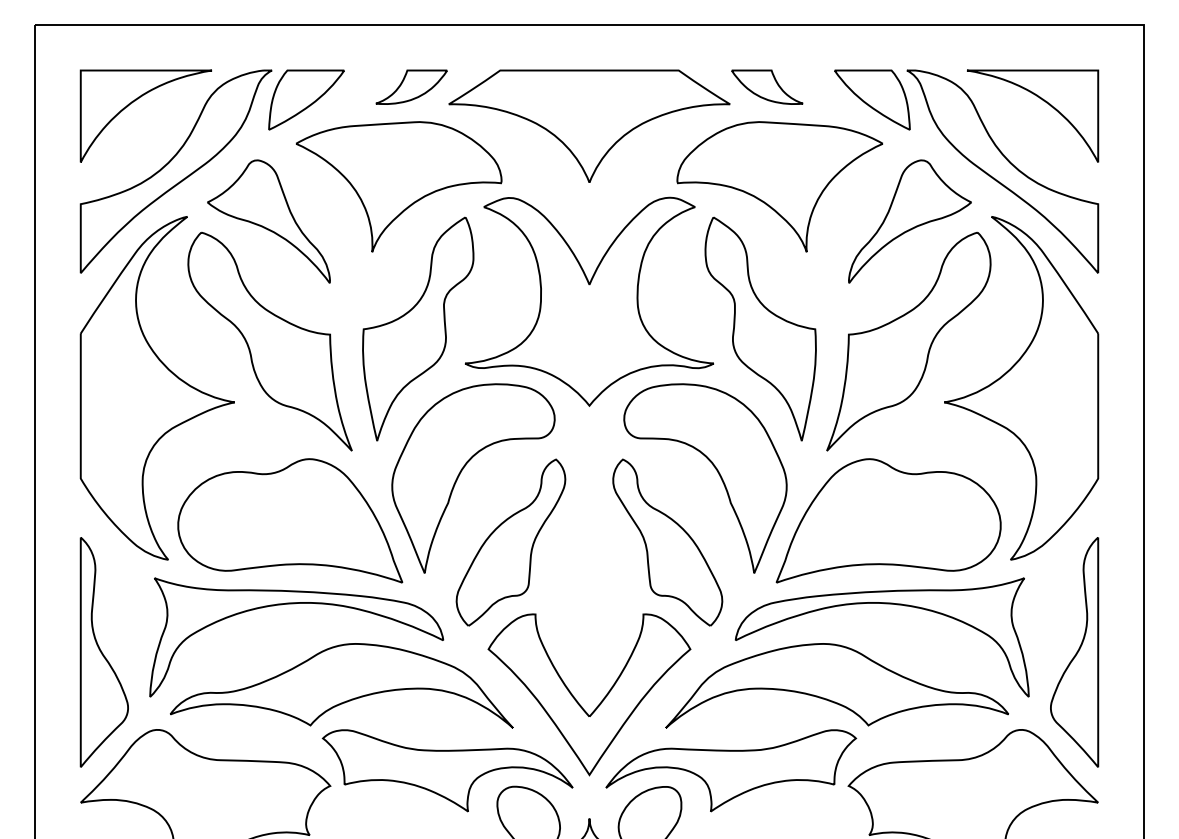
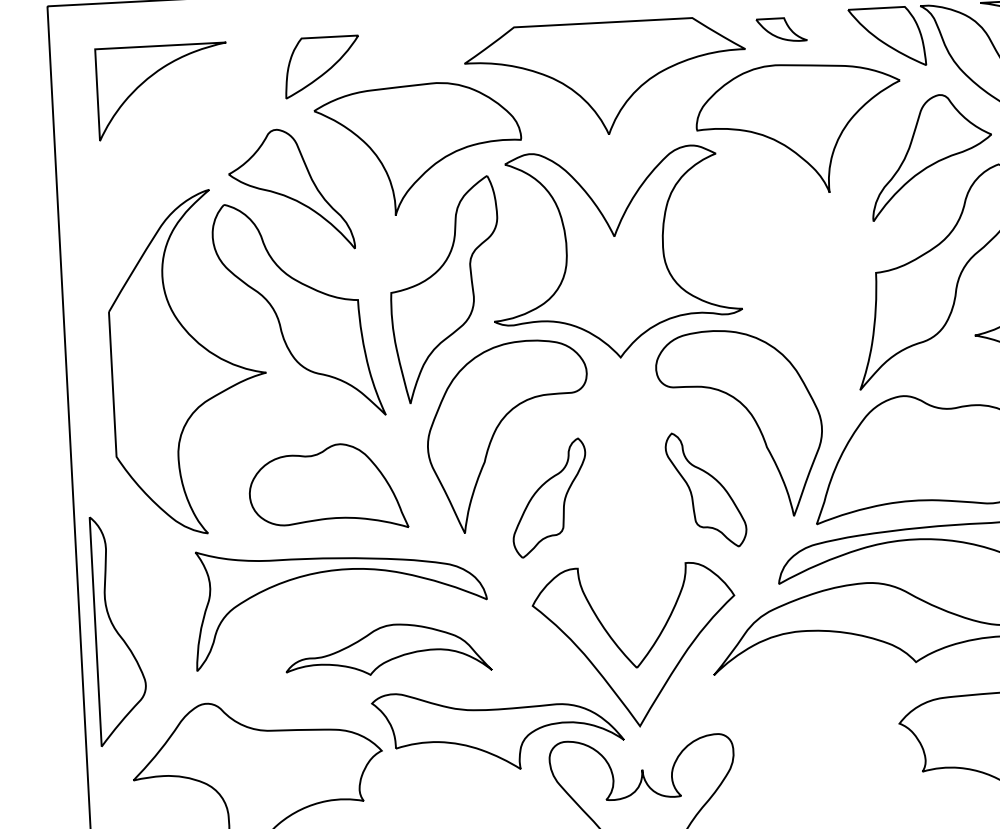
part: (411, 86) -> (426, 47), removed
part: (767, 86) -> (781, 29), size x0.7
part: (175, 171) -> (195, 145), removed
part: (760, 328) -> (787, 271), removed
part: (290, 520) -> (328, 487), size x0.7
part: (510, 542) -> (549, 498), size x0.7
part: (667, 542) -> (705, 489), size x0.7
part: (103, 652) -> (118, 630), moved
part: (341, 685) -> (387, 649), size x0.6
part: (731, 770) -> (781, 714), removed

